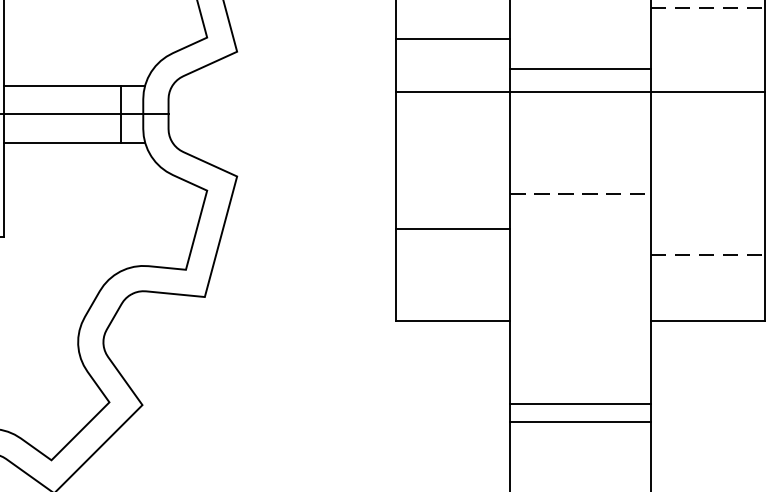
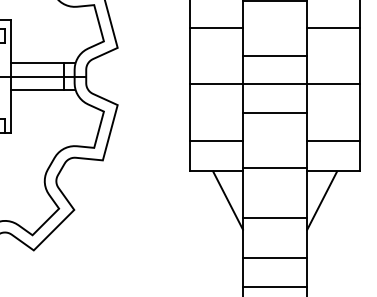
line: (709, 7) -> (334, 27), dashed -> solid
line: (452, 37) -> (216, 27), moved
line: (579, 92) -> (274, 84), moved
line: (581, 194) -> (275, 113), dashed -> solid
line: (452, 229) -> (216, 141), moved
line: (709, 255) -> (334, 141), dashed -> solid
line: (476, 384) -> (227, 200), added
line: (683, 384) -> (322, 200), added
line: (579, 404) -> (274, 168), moved

